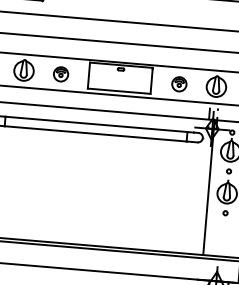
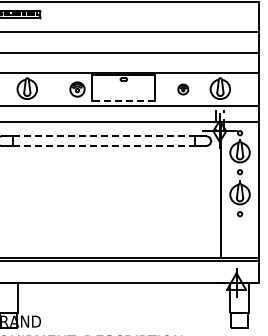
part: (61, 74) -> (77, 89), moved
part: (179, 84) -> (183, 89), size x0.7
line: (118, 91) -> (123, 101), solid -> dashed
line: (96, 124) -> (104, 136), solid -> dashed
line: (96, 133) -> (104, 145), solid -> dashed

